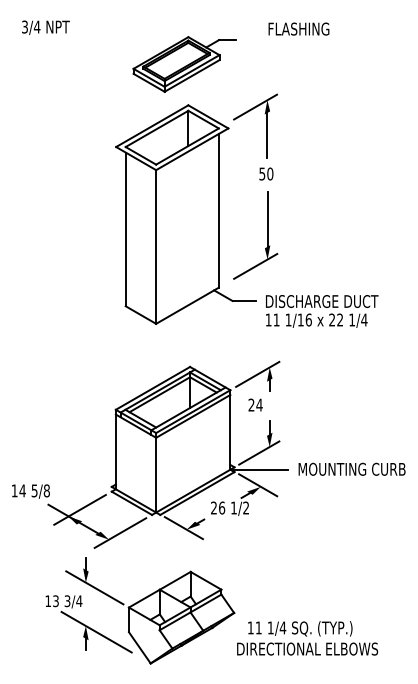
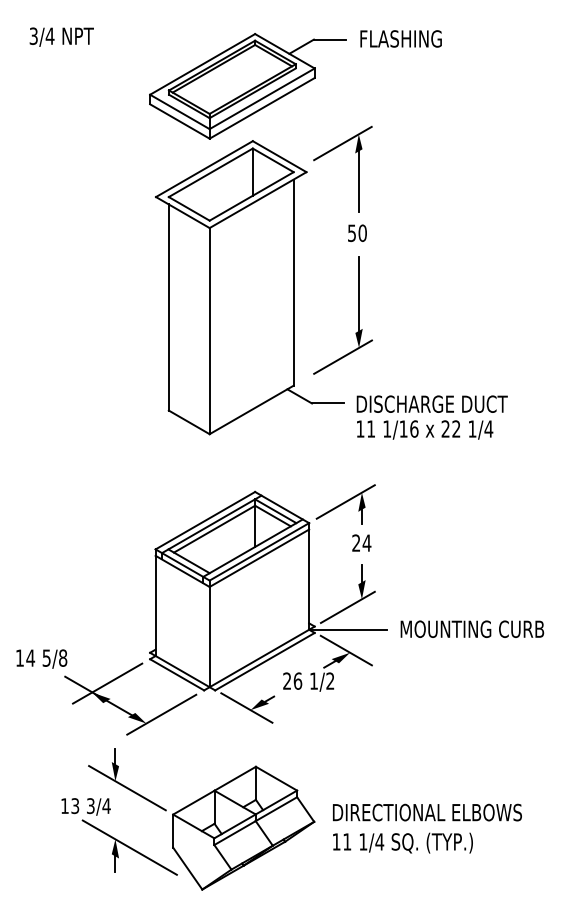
part: (184, 64) -> (247, 86), size x1.43
text: (255, 404) -> (361, 542), moved
text: (307, 648) -> (427, 811), moved

